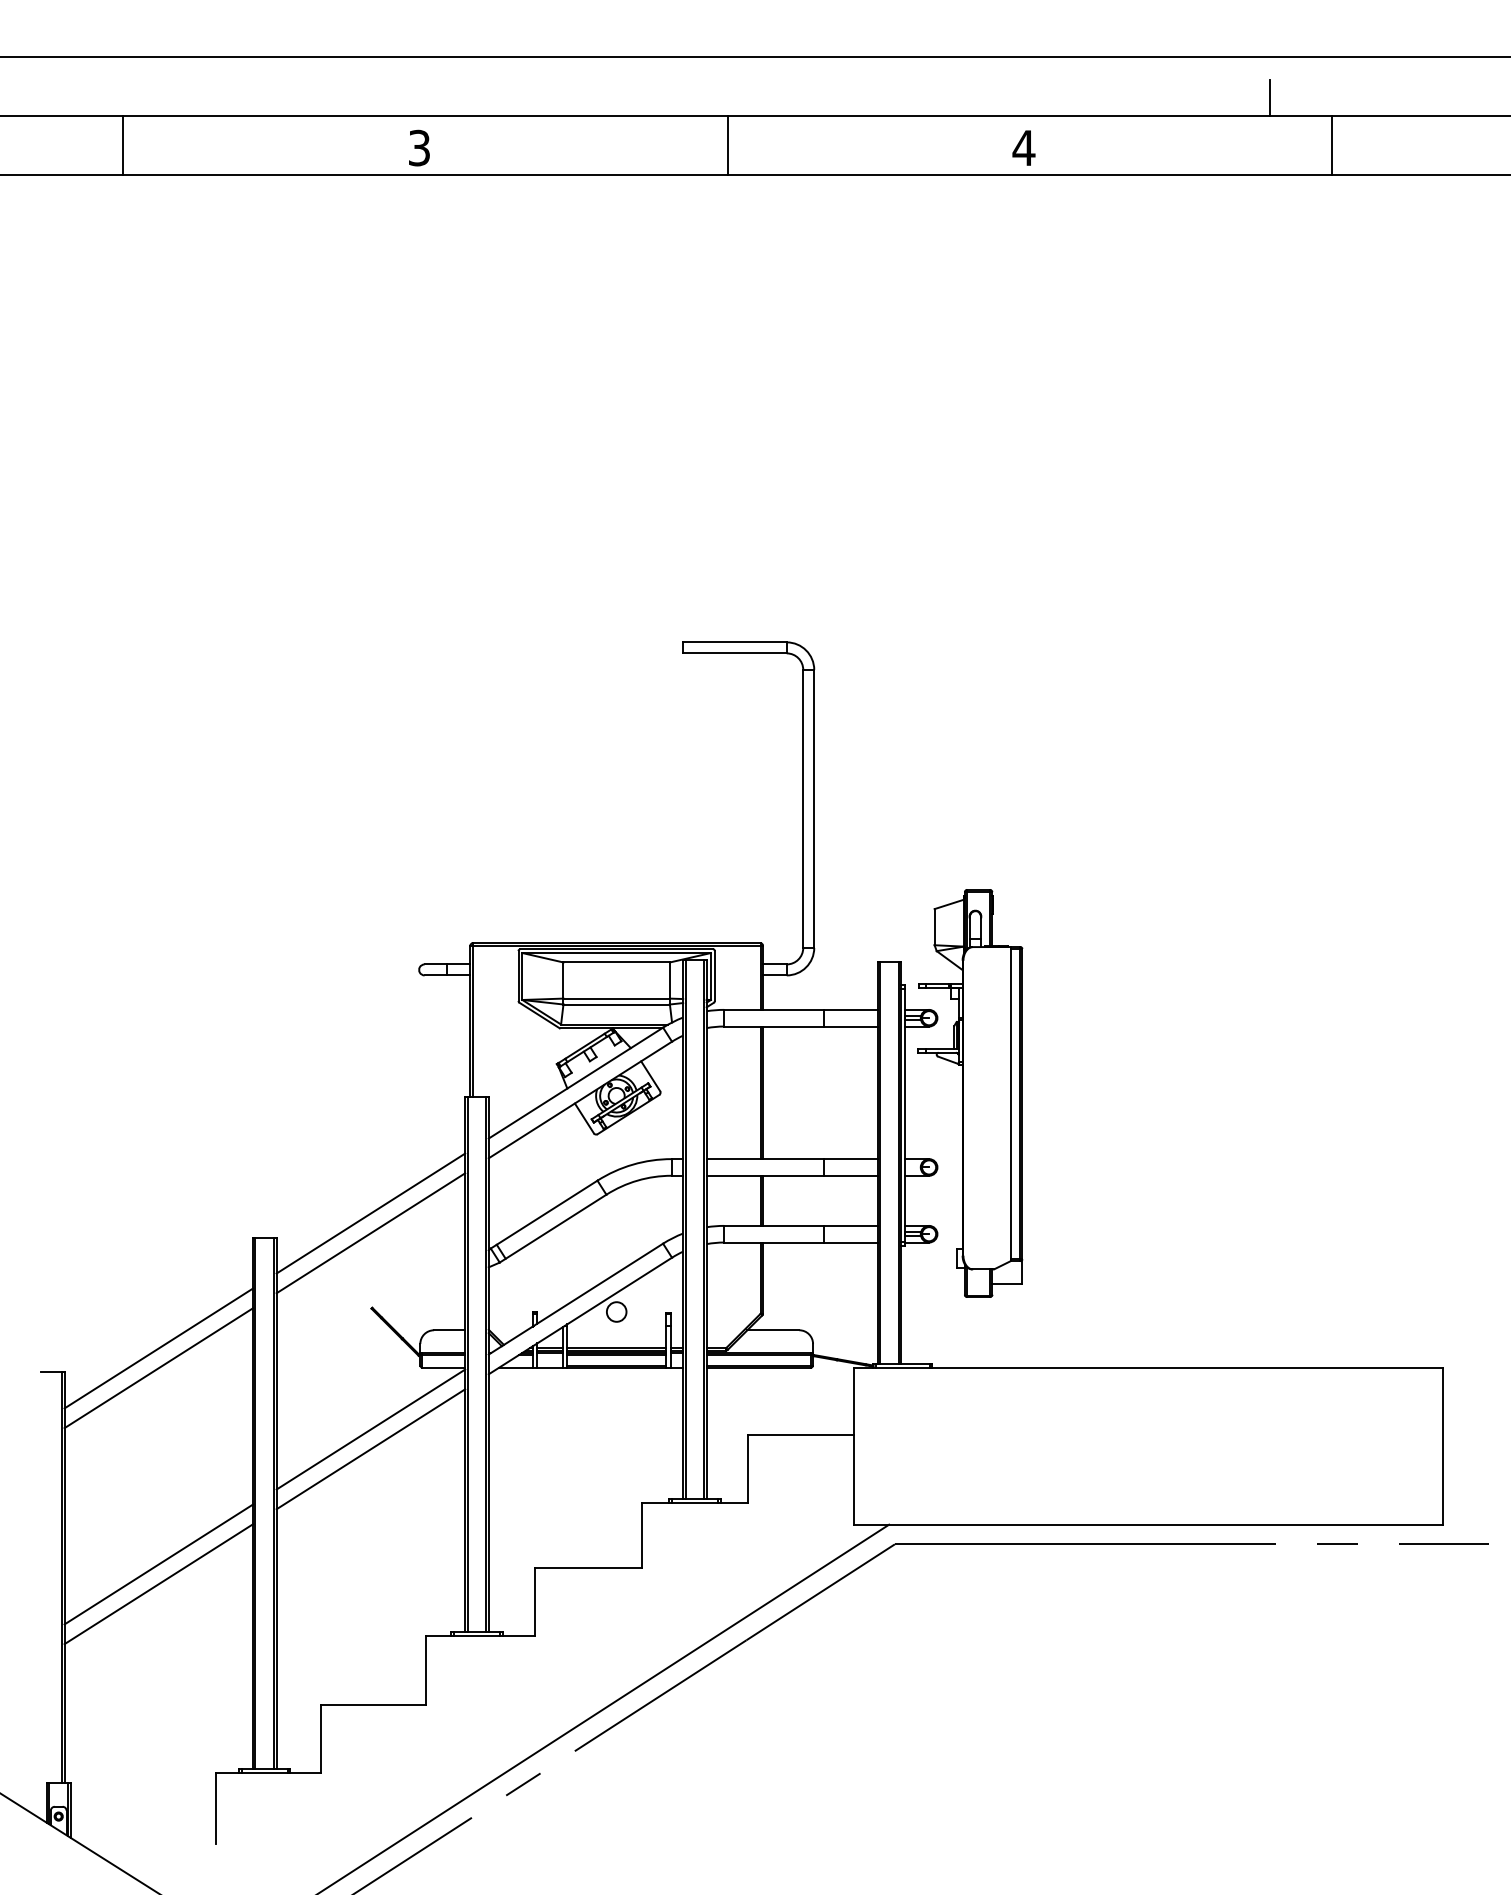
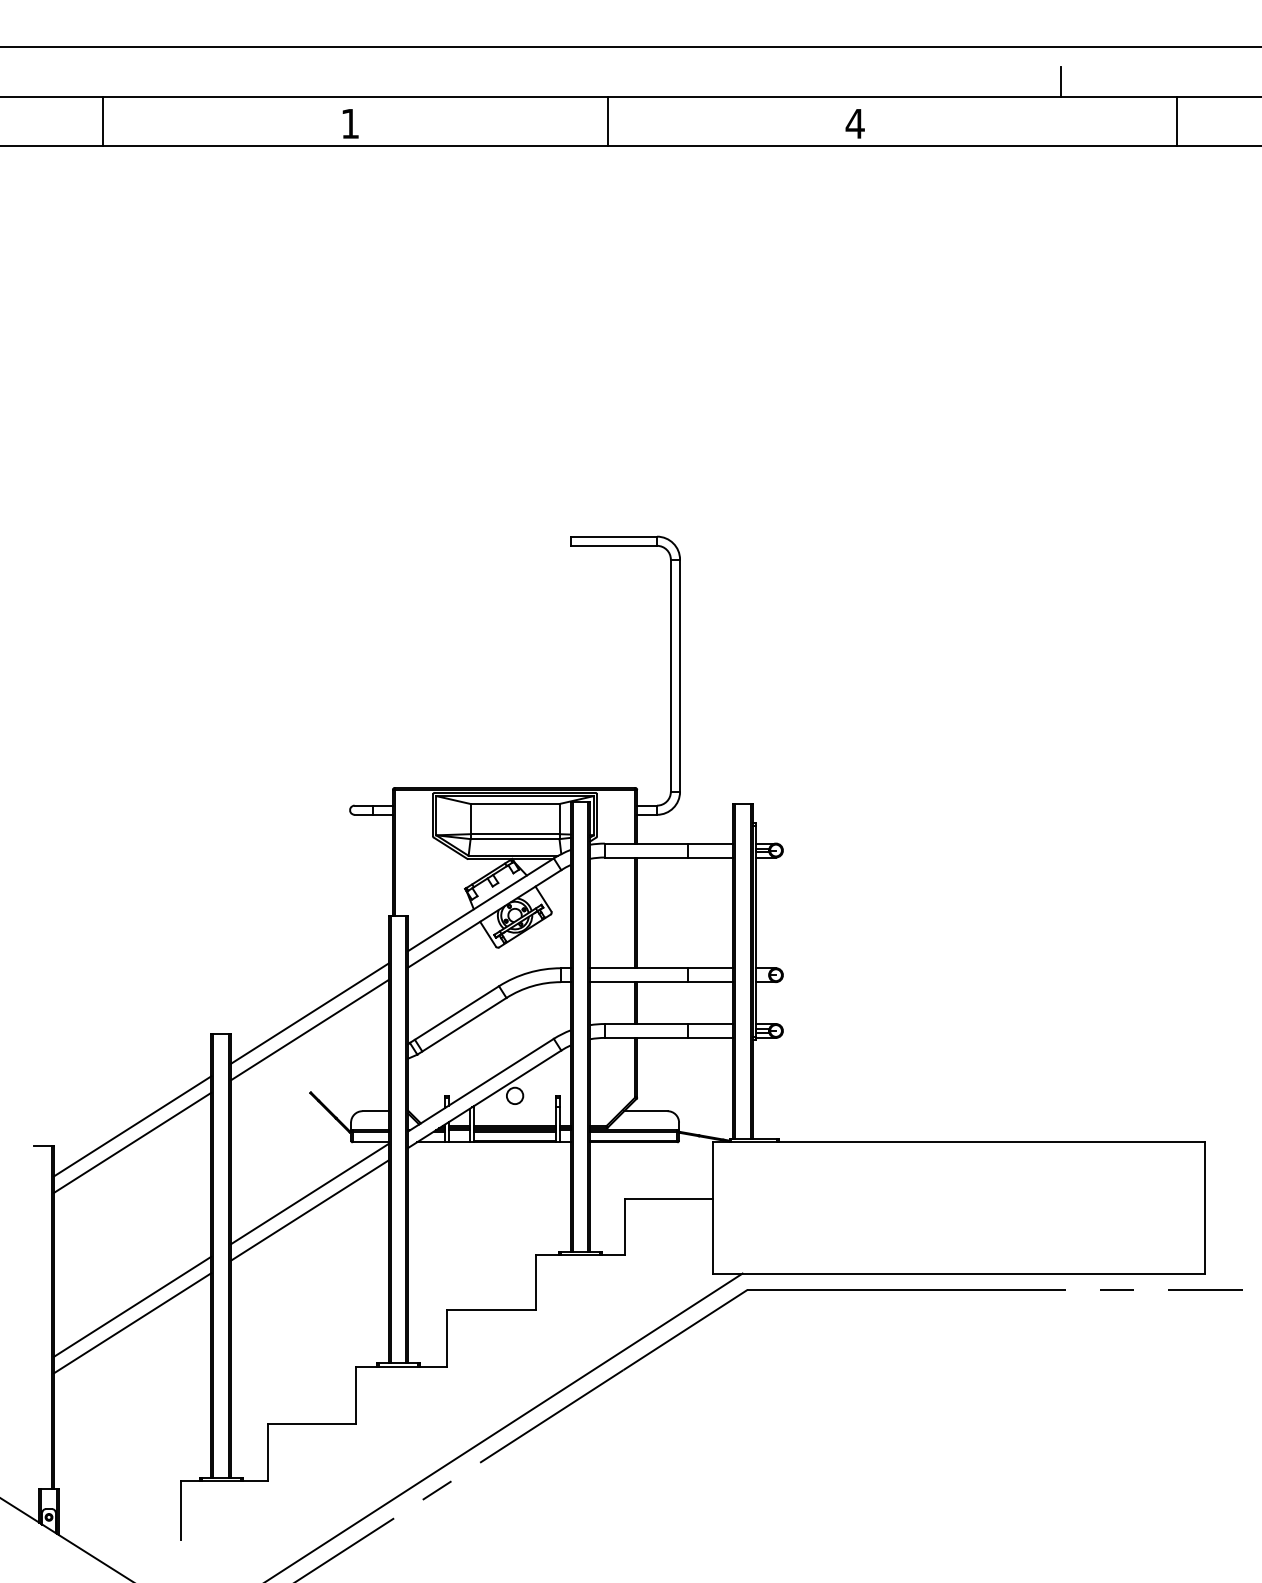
line: (1331, 144) -> (1176, 120), moved
text: (418, 147) -> (349, 123), 3 -> 1
part: (970, 1093) -> (810, 913), removed

